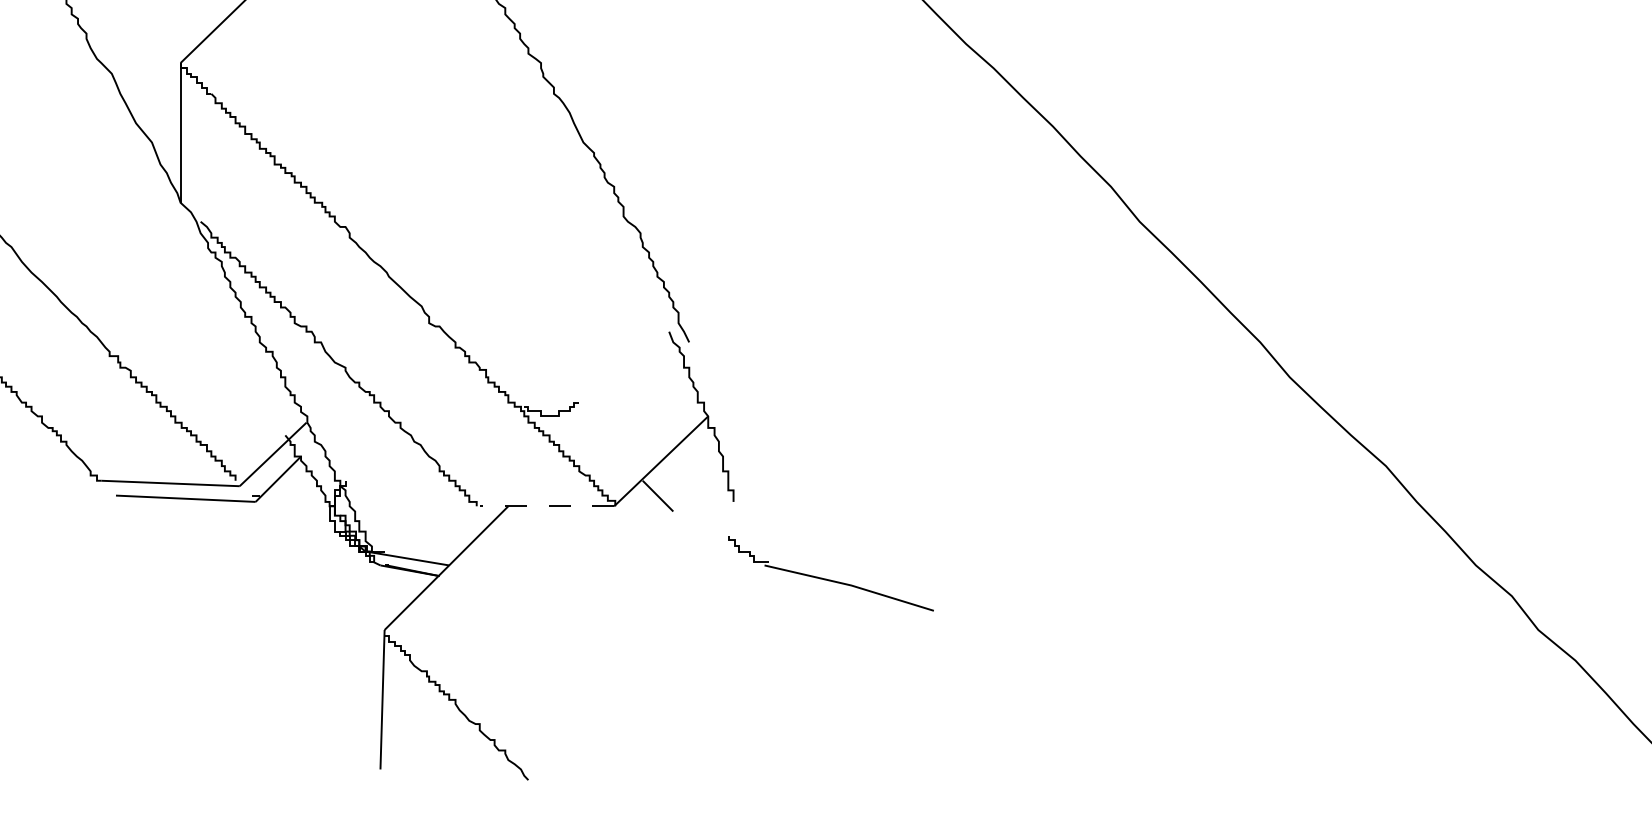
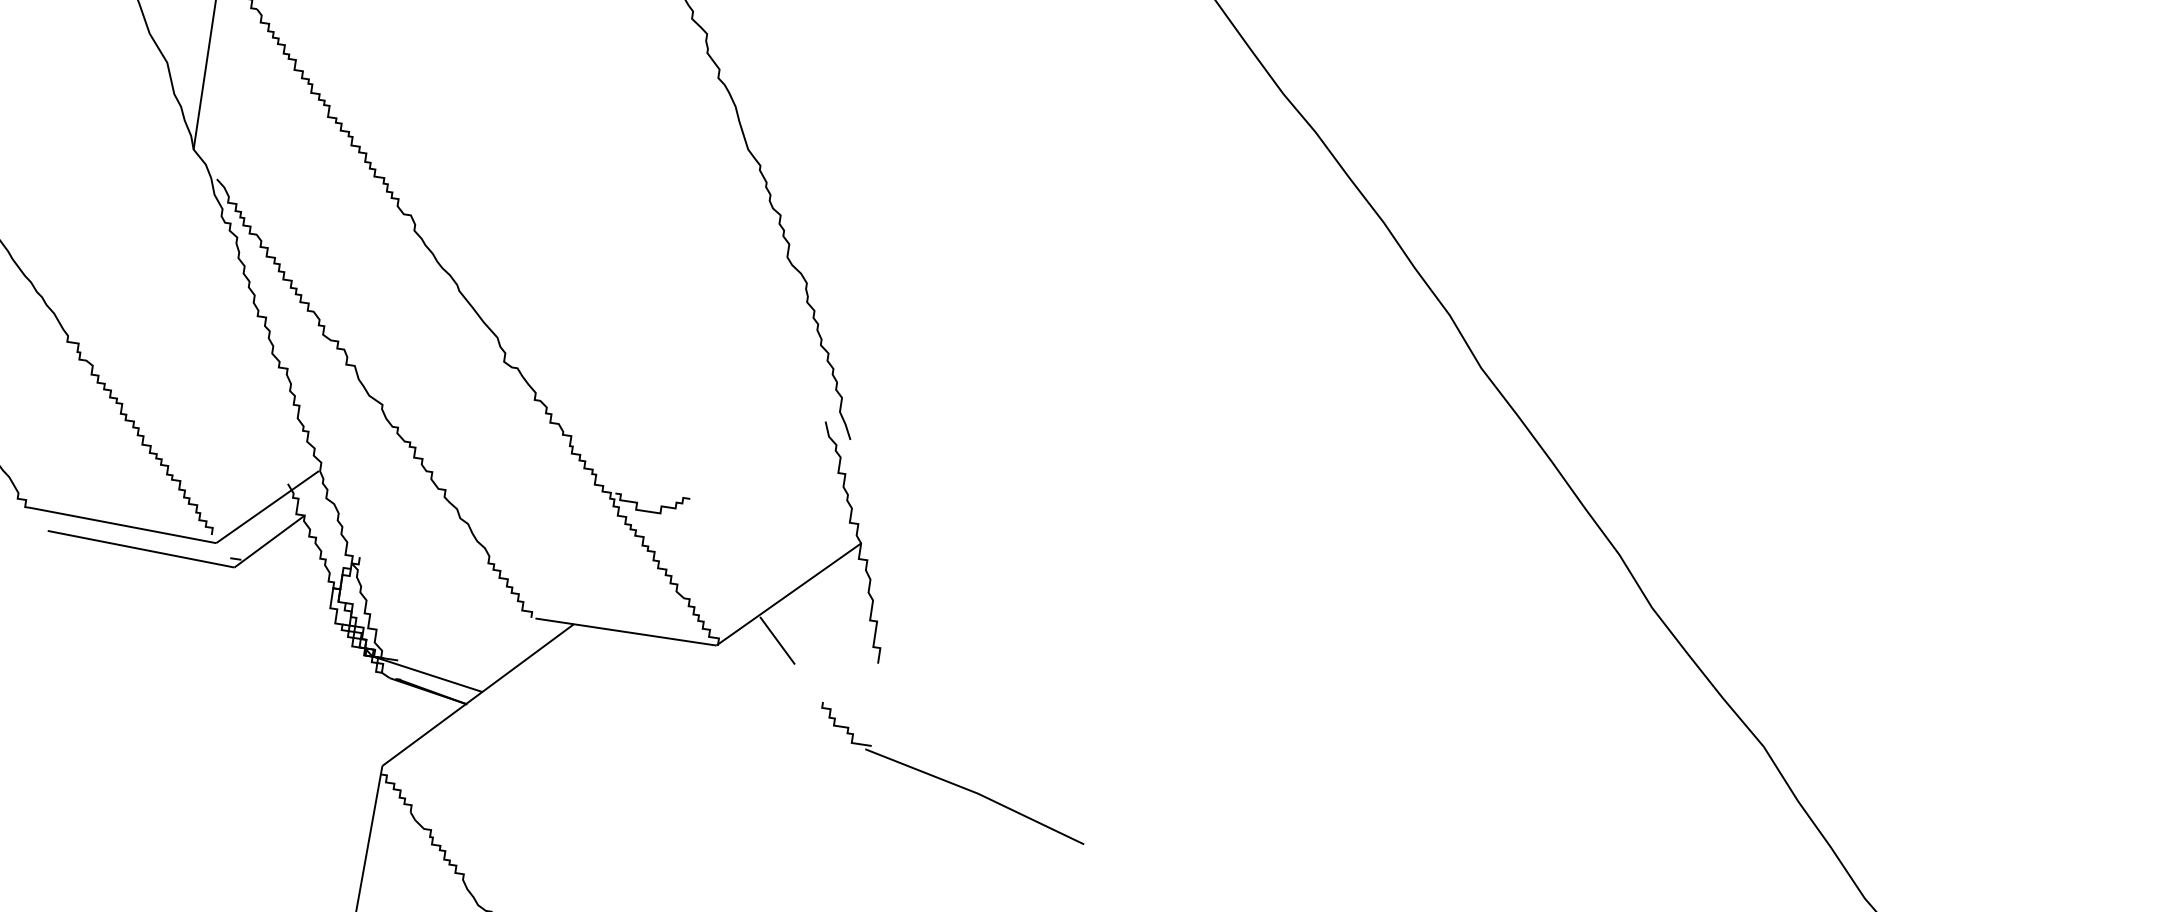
line: (546, 506) -> (625, 632), dashed -> solid
part: (830, 573) -> (952, 773), moved

